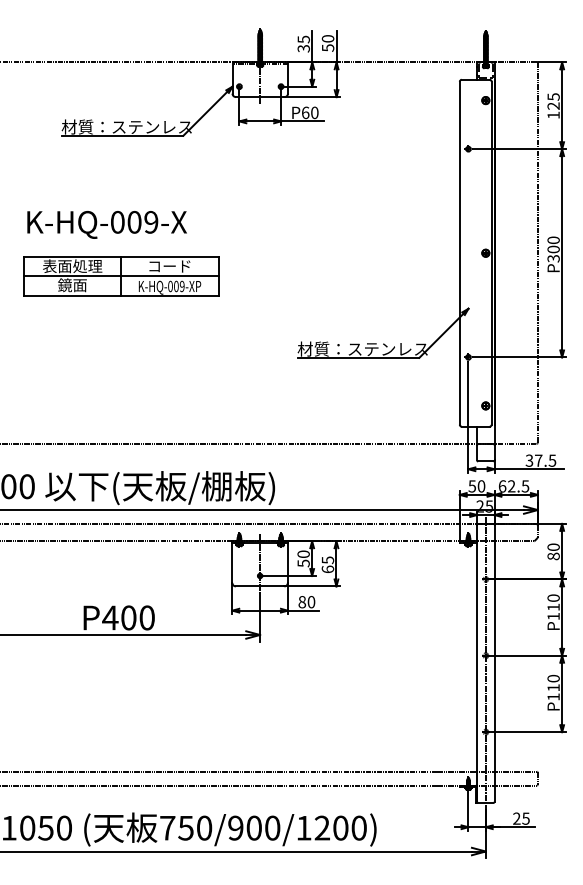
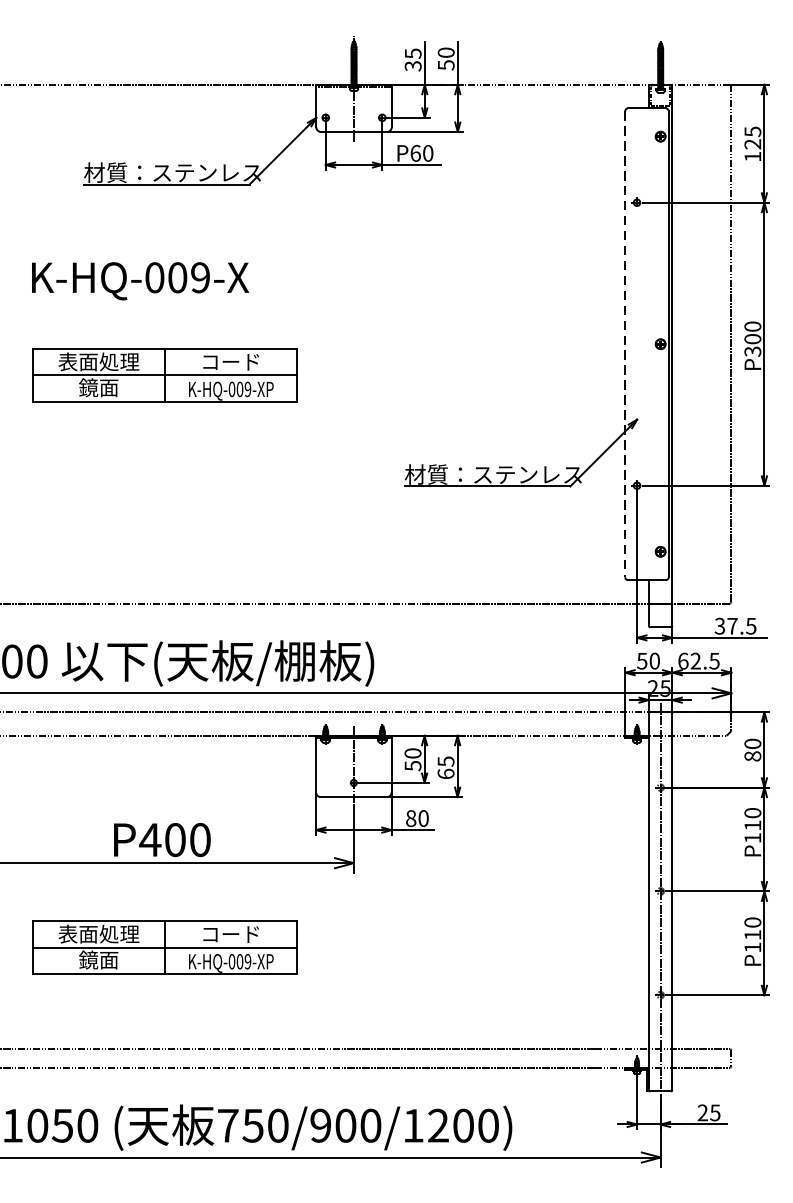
text: (106, 224) -> (139, 280), moved
line: (459, 253) -> (624, 344), solid -> dashed
part: (121, 697) -> (165, 948), added

